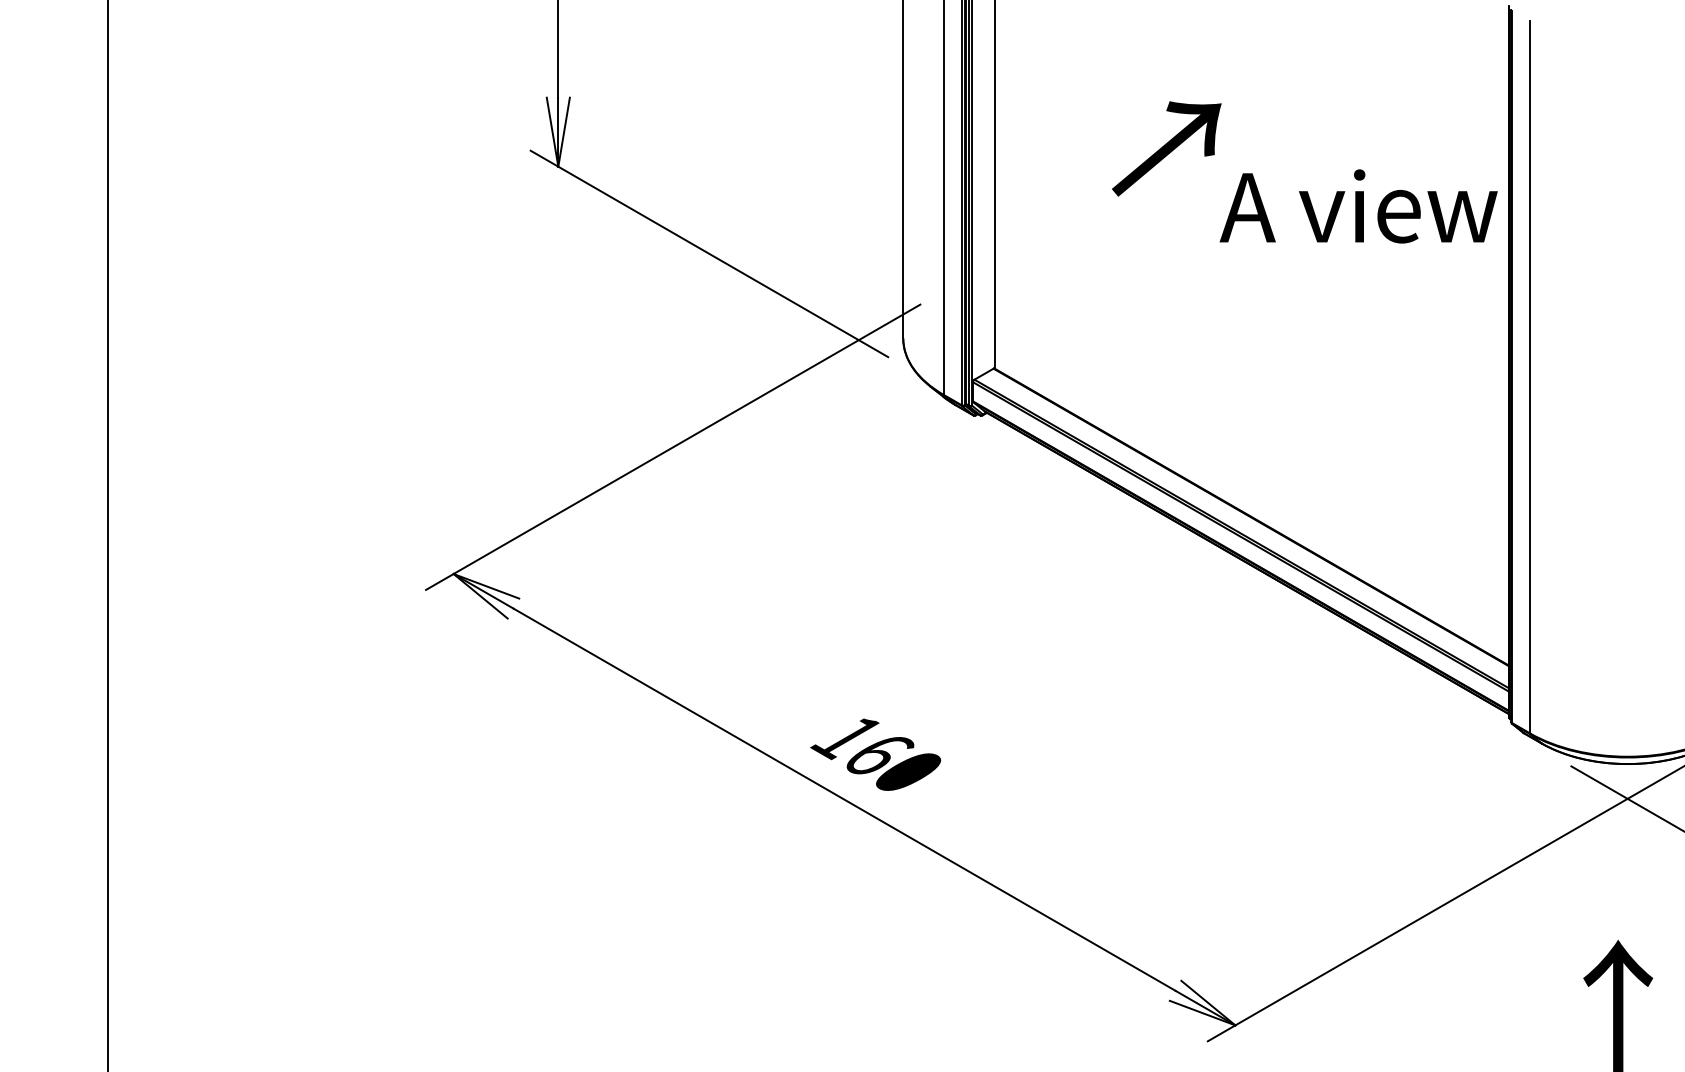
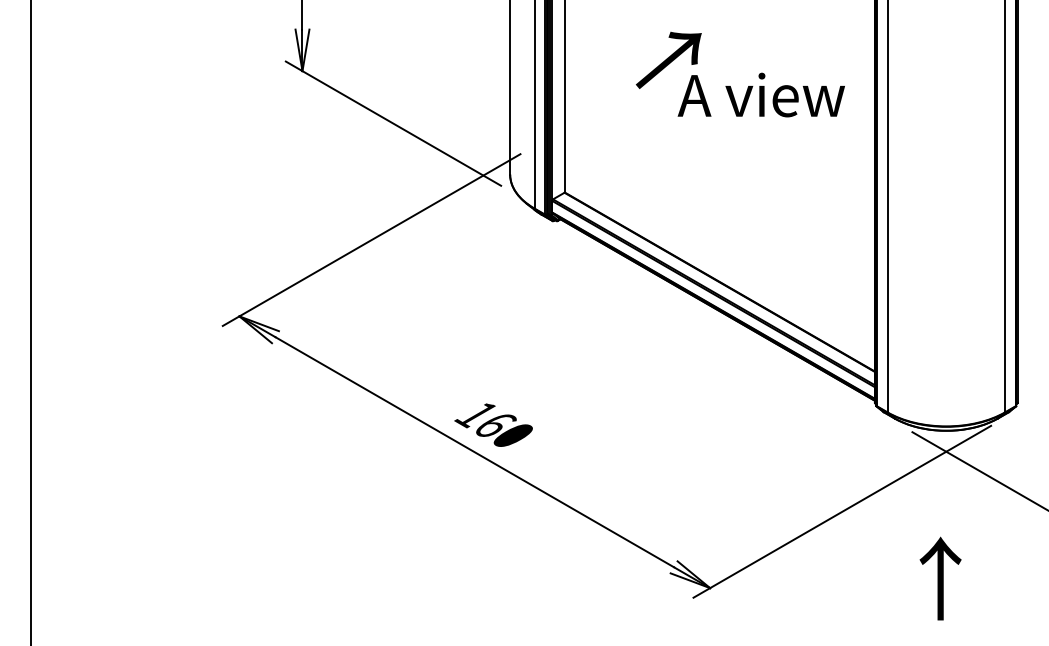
text: (1357, 205) -> (760, 94), moved

